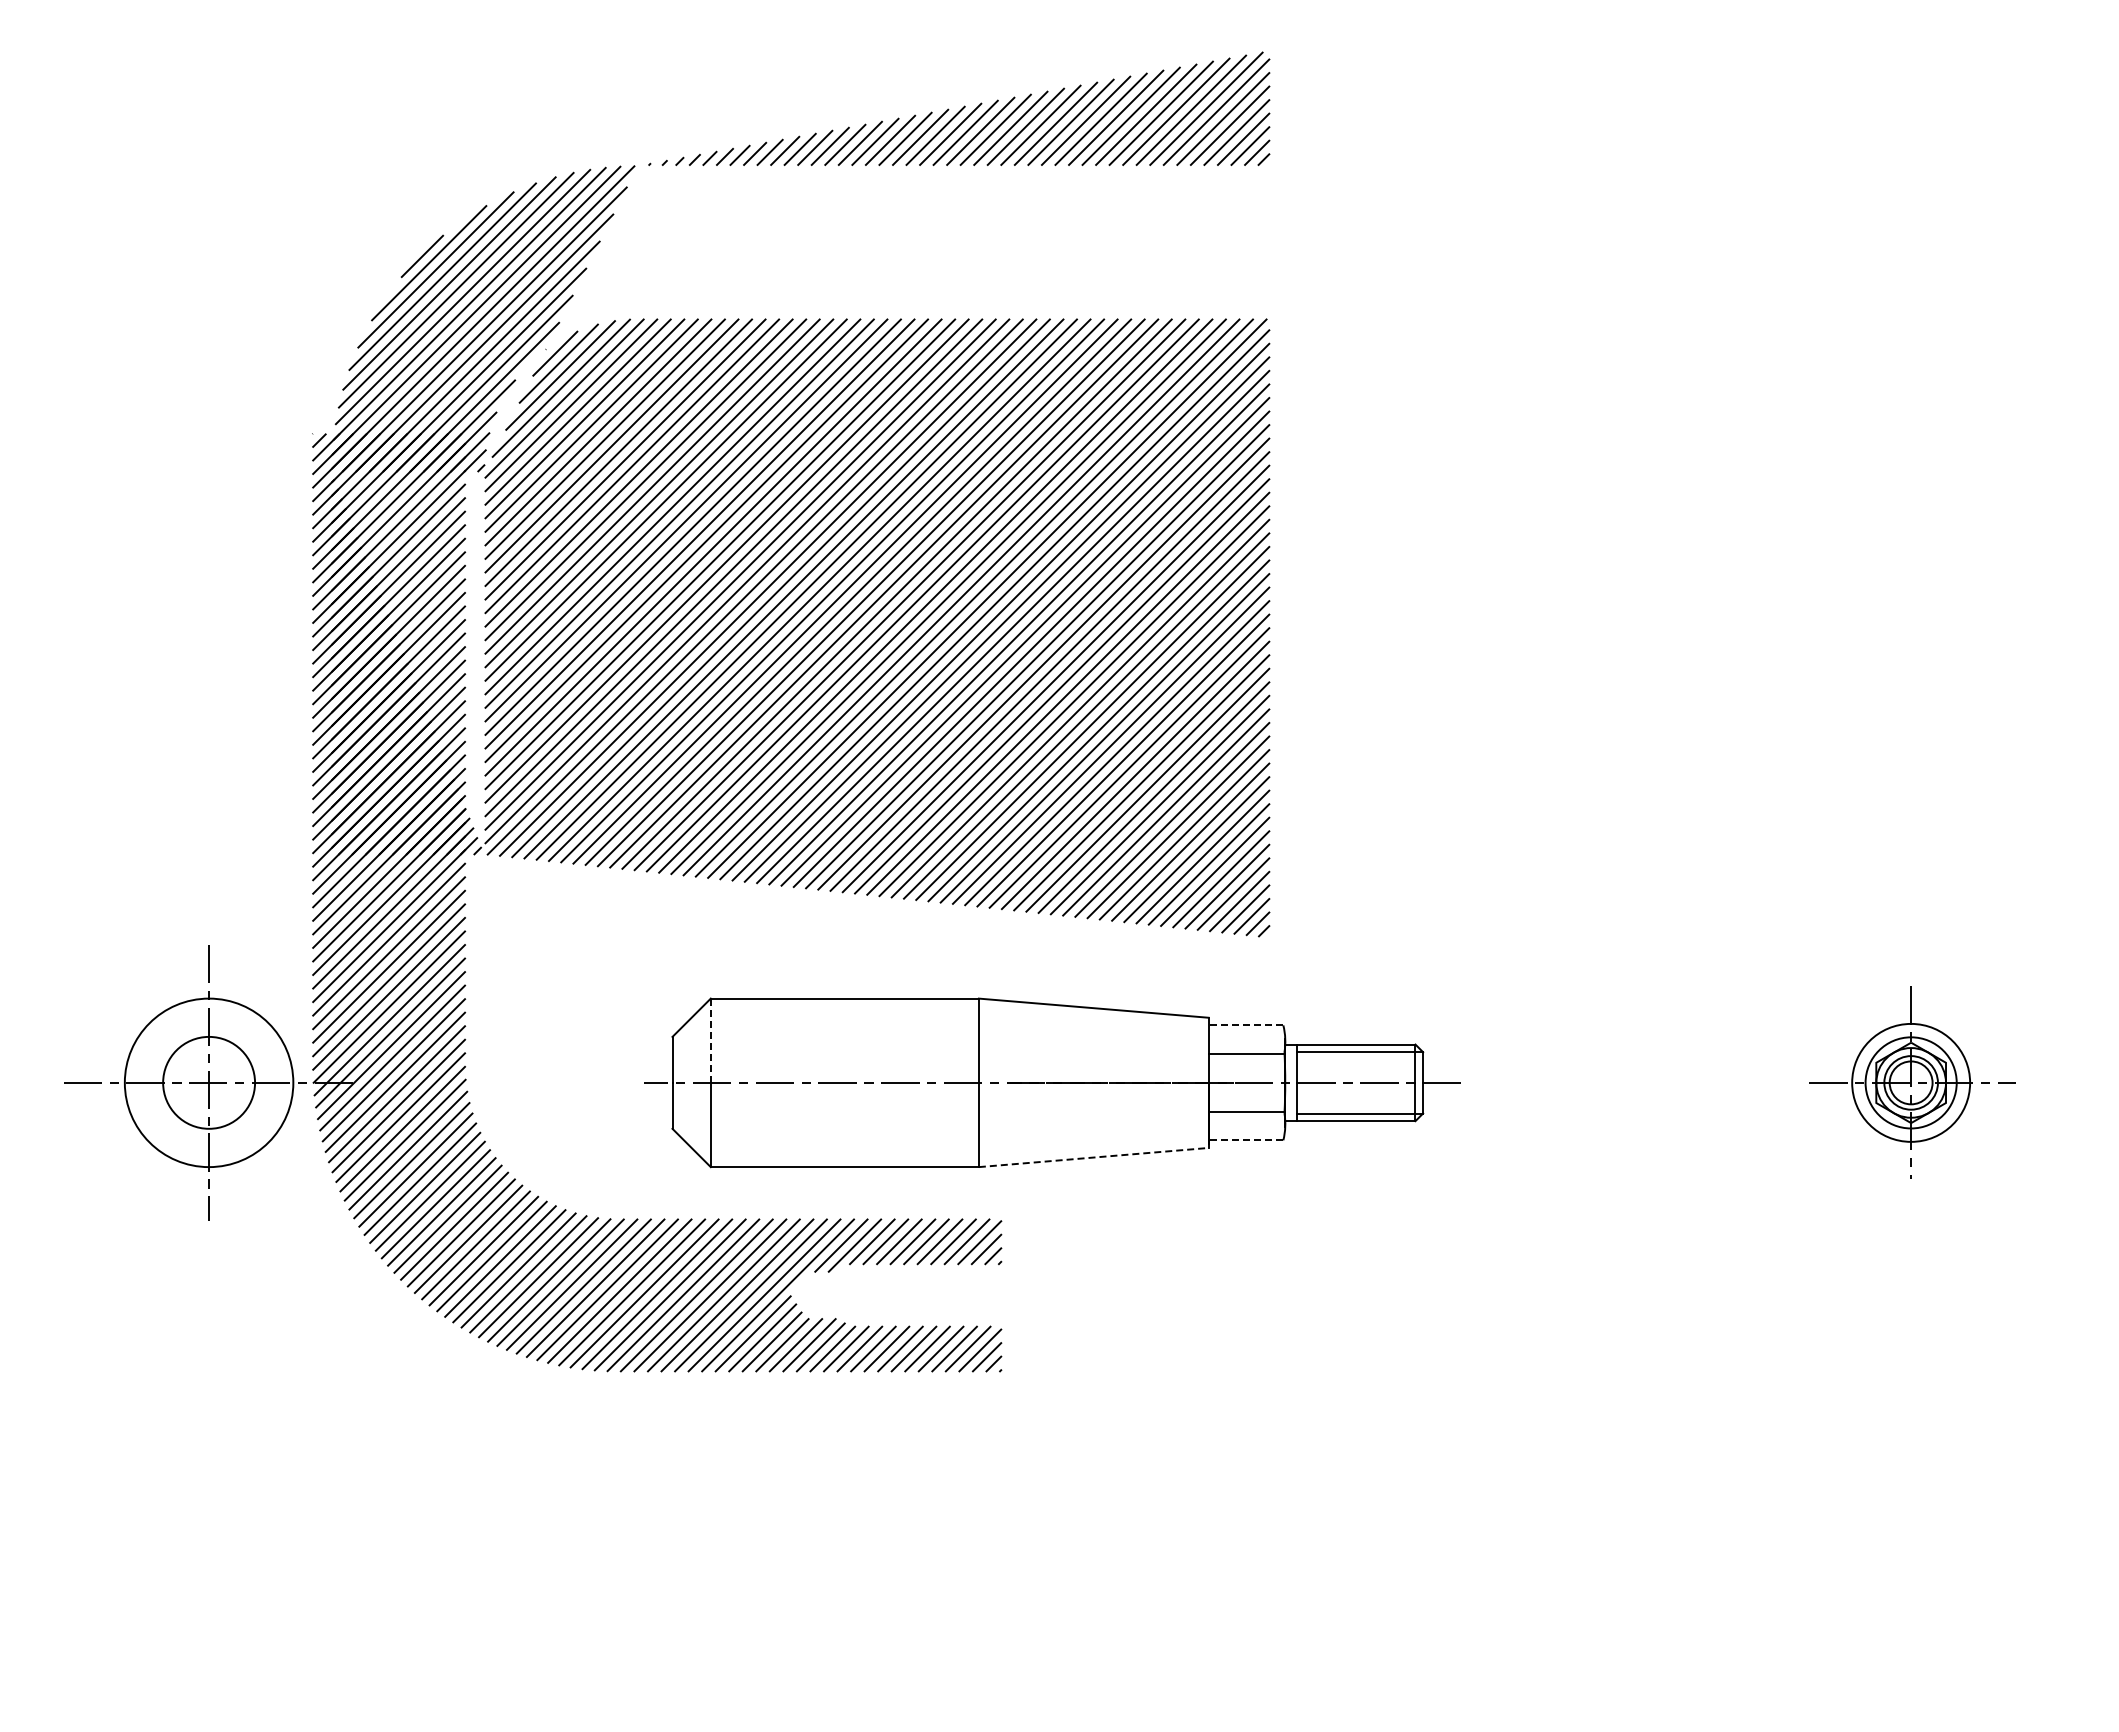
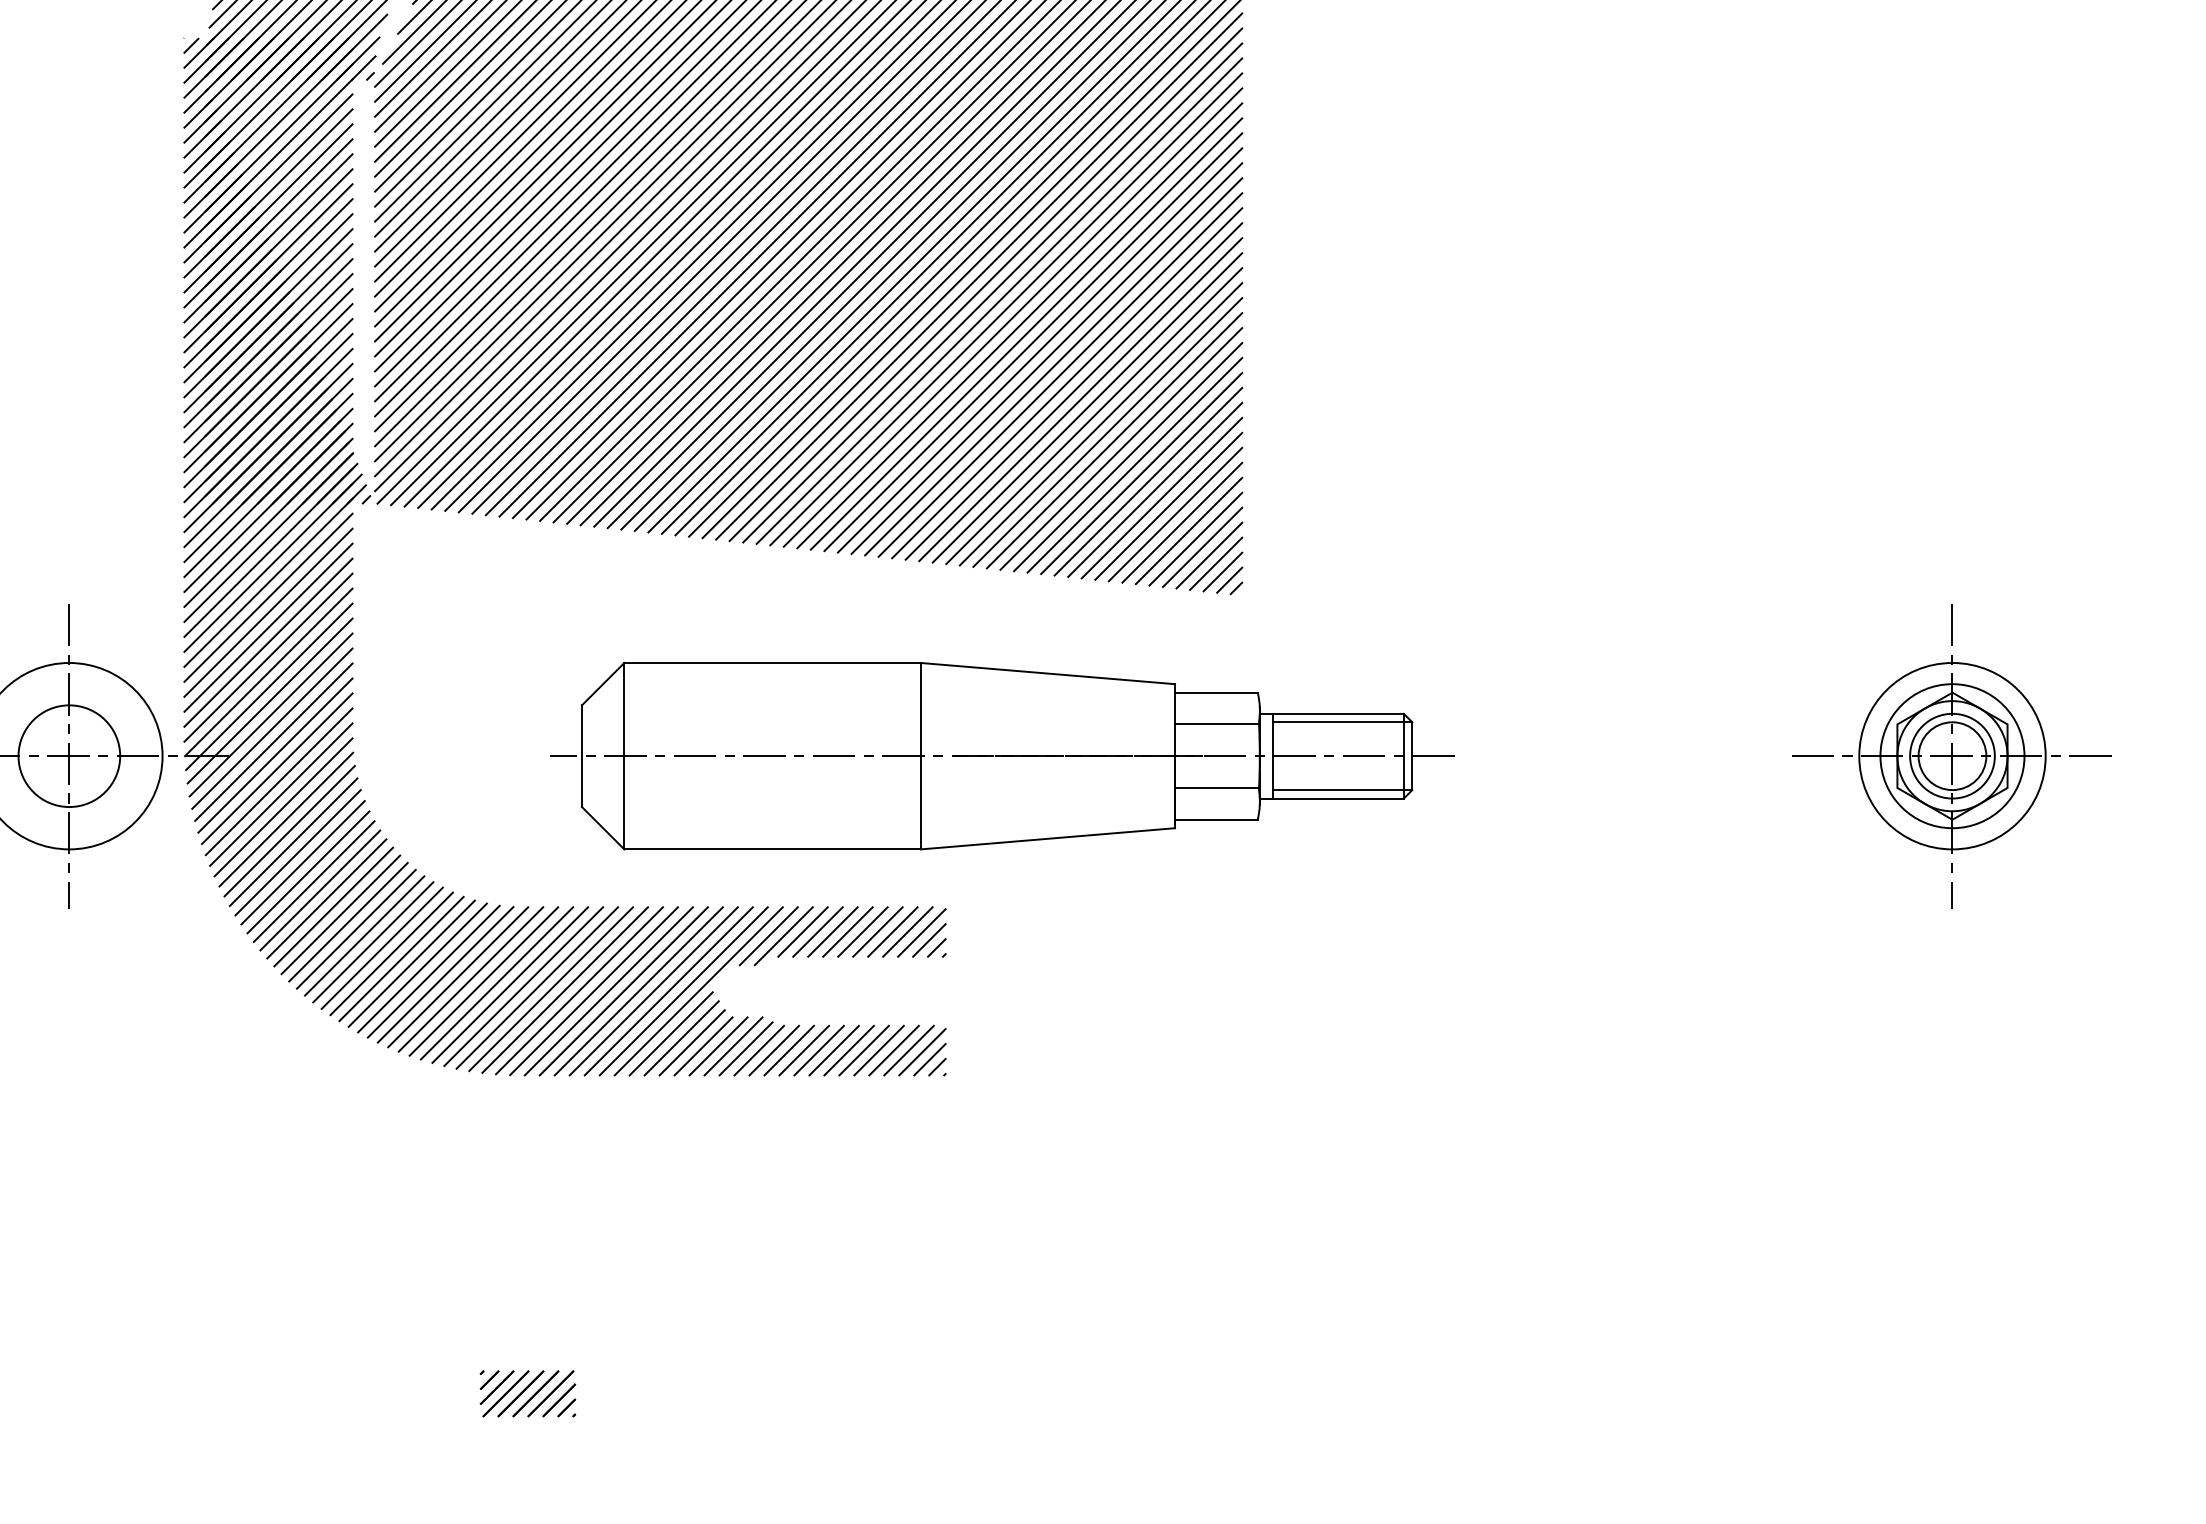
line: (1245, 1025) -> (1215, 692), dashed -> solid
line: (710, 1041) -> (624, 710), dashed -> solid
part: (1910, 1082) -> (1951, 755), size x1.43
line: (1245, 1140) -> (1215, 819), dashed -> solid
line: (1094, 1157) -> (1048, 838), dashed -> solid
part: (623, 1659) -> (527, 1394), size x1.43

